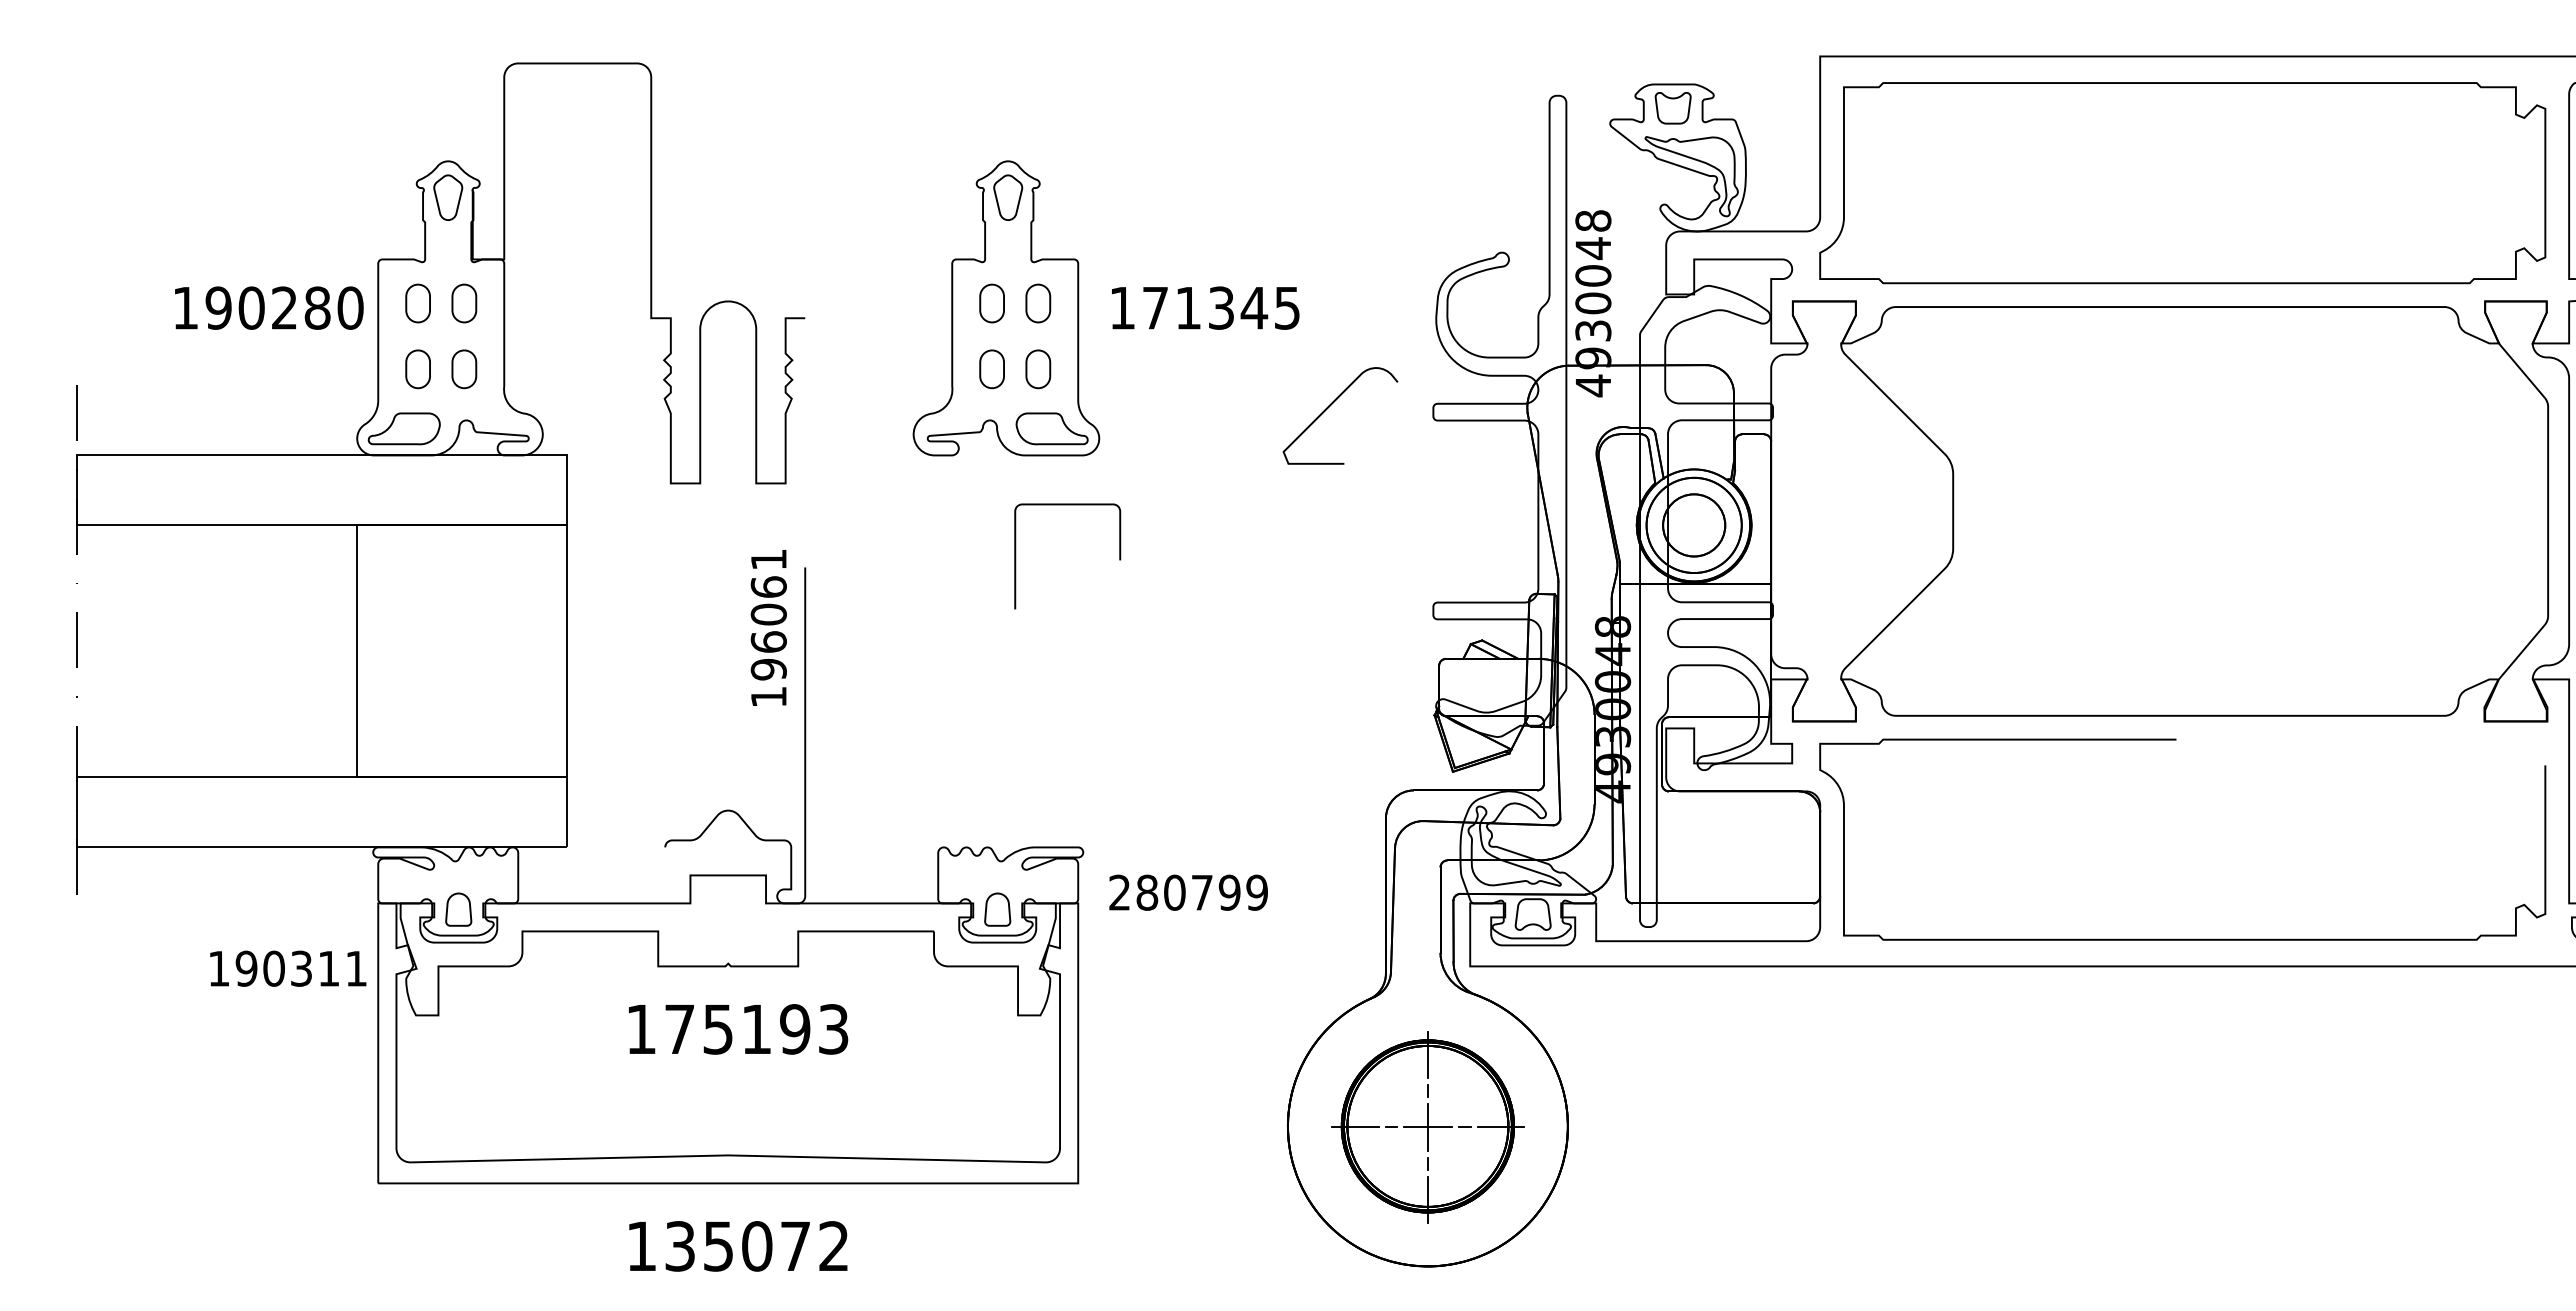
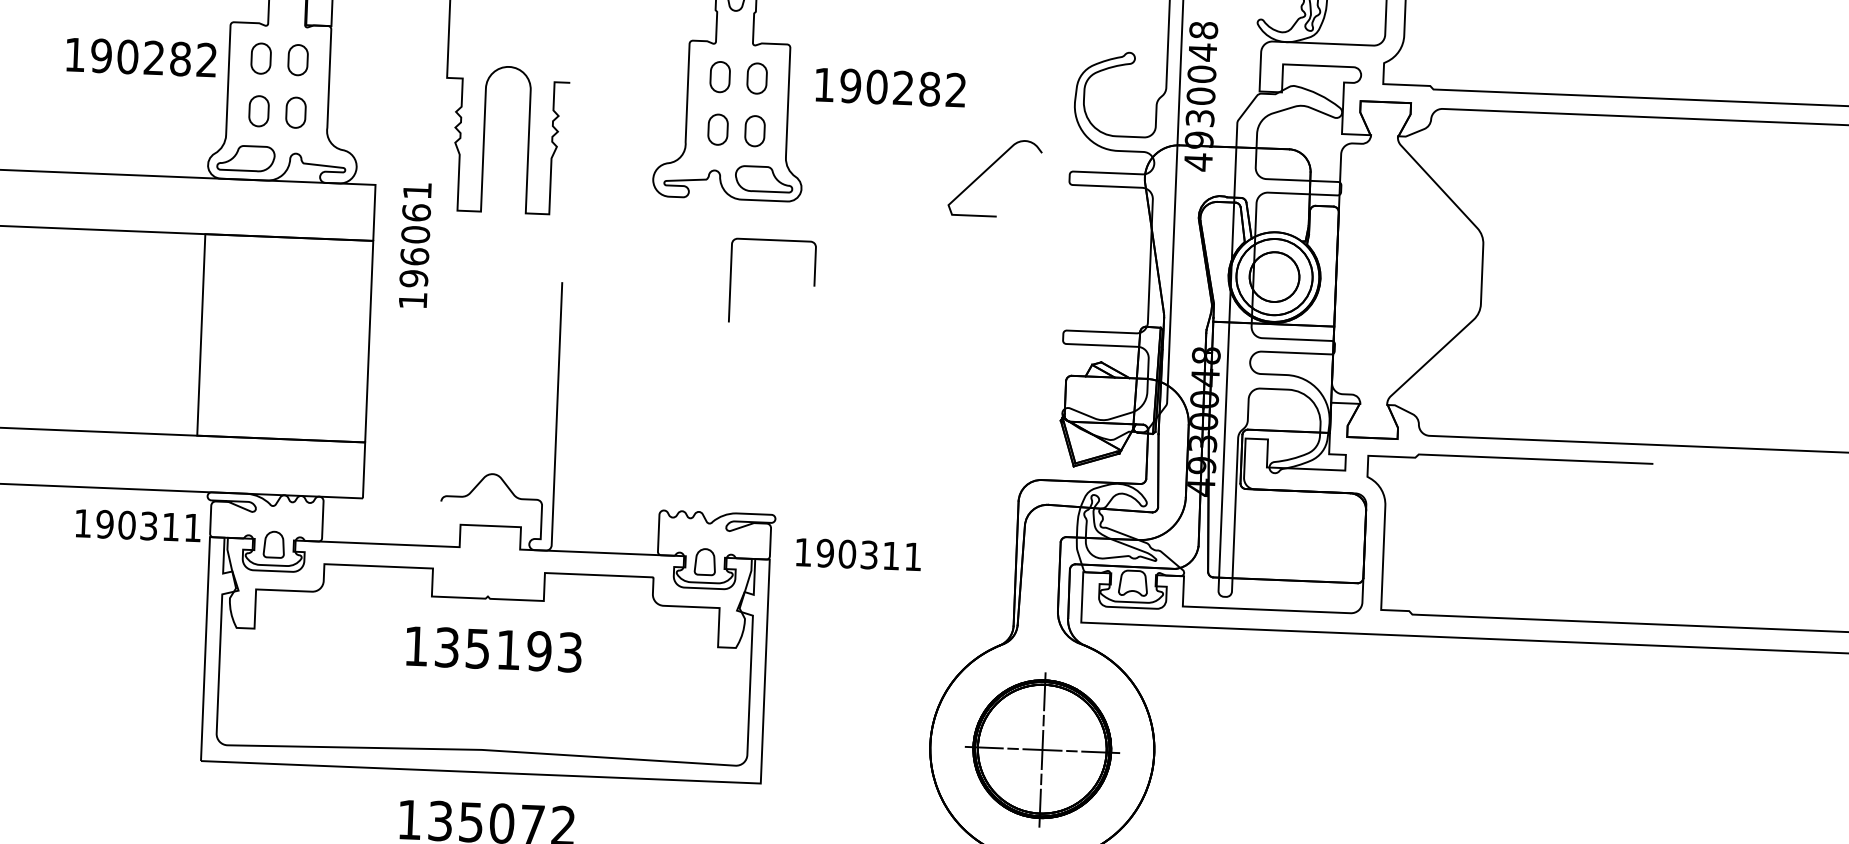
text: (350, 307) -> (206, 59), 190280 -> 190282
text: (1220, 307) -> (902, 87), 171345 -> 190282
text: (768, 627) -> (414, 245), moved
text: (1188, 892) -> (858, 554), 280799 -> 190311
text: (288, 968) -> (138, 525), moved
text: (679, 1029) -> (446, 647), 175193 -> 135193

